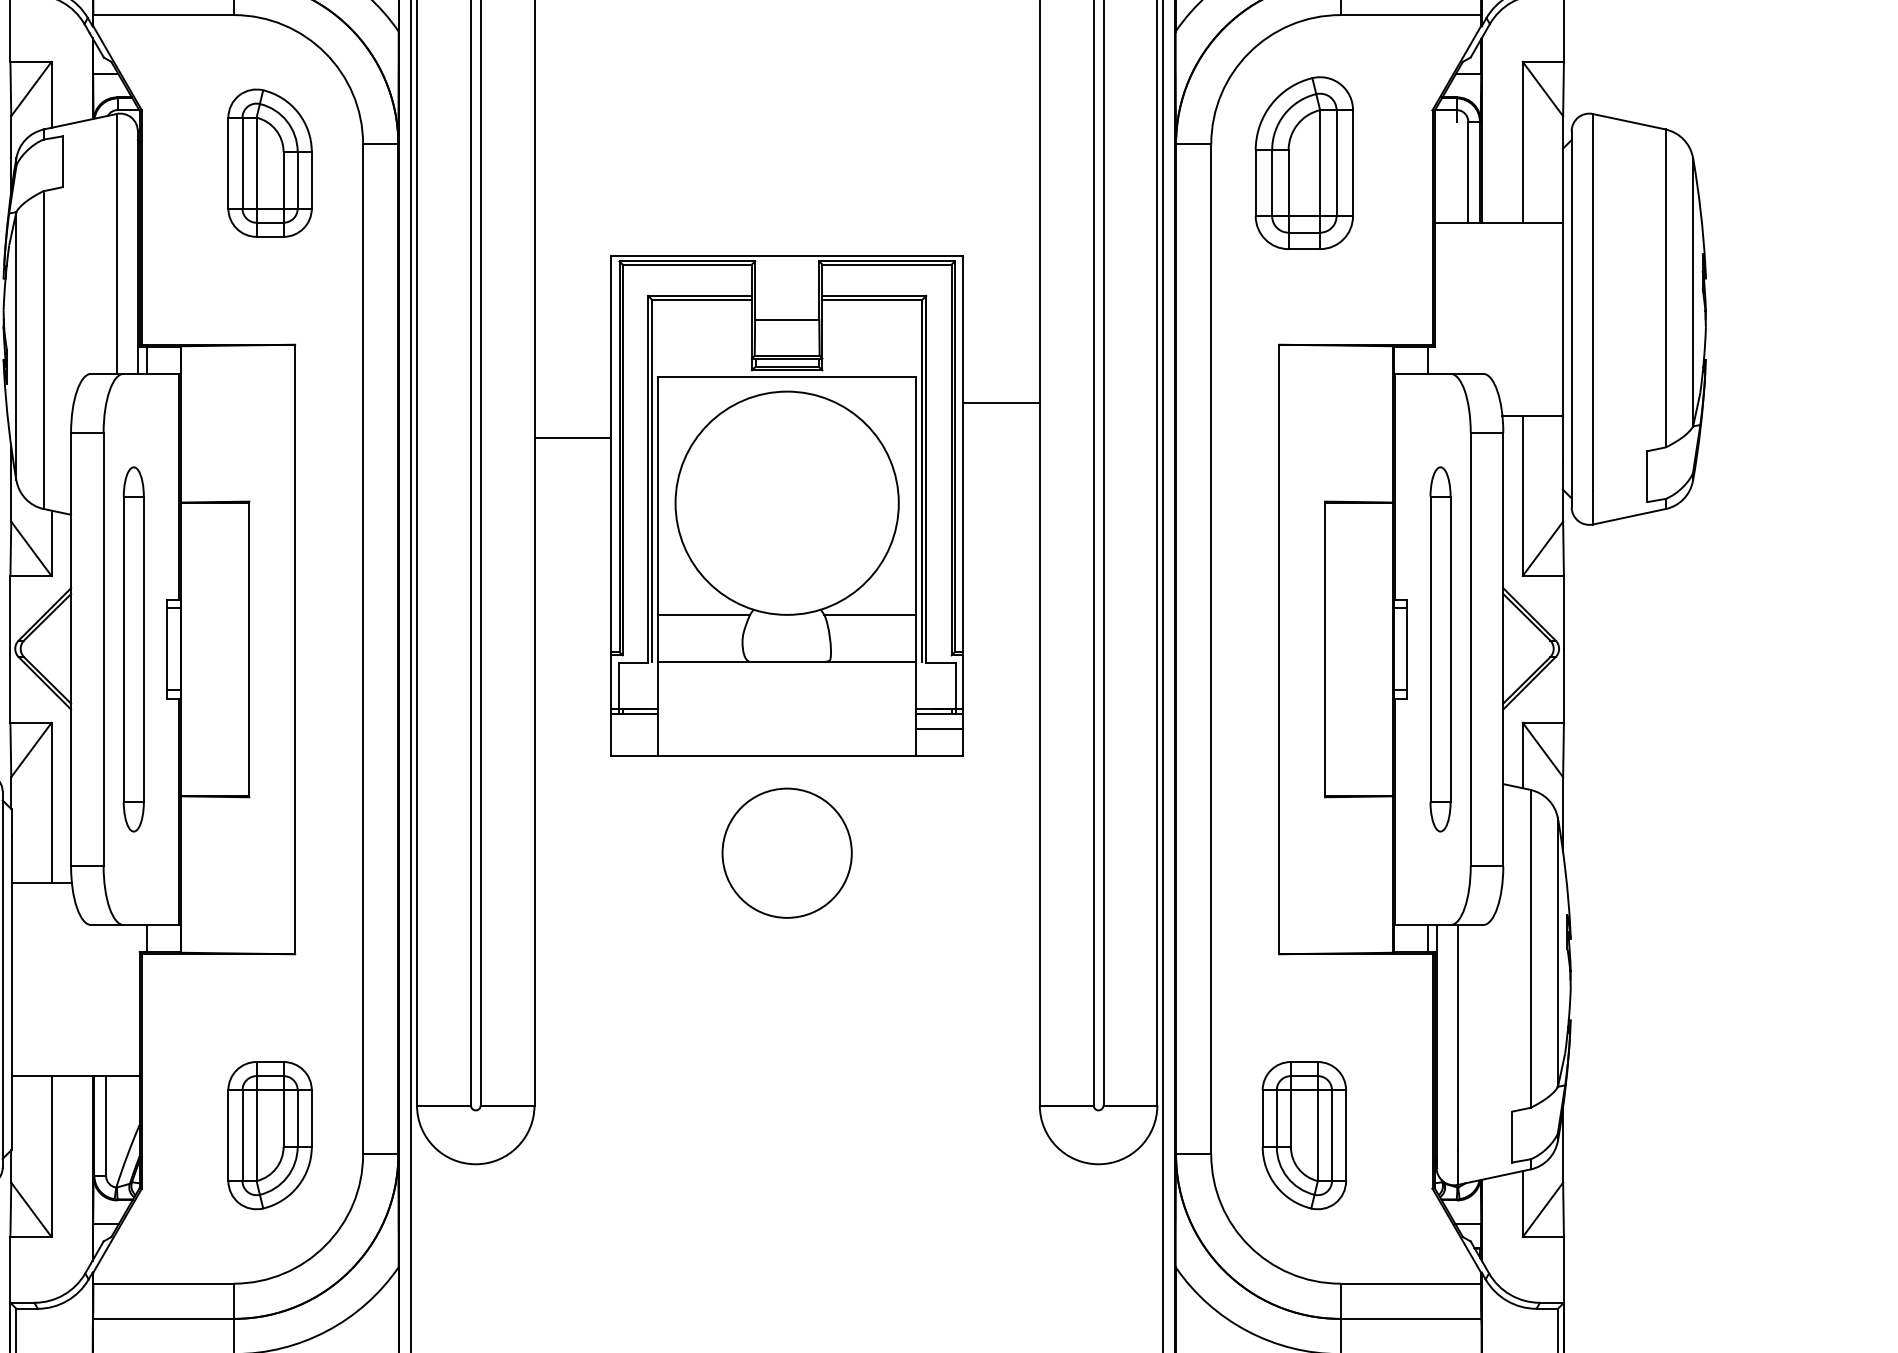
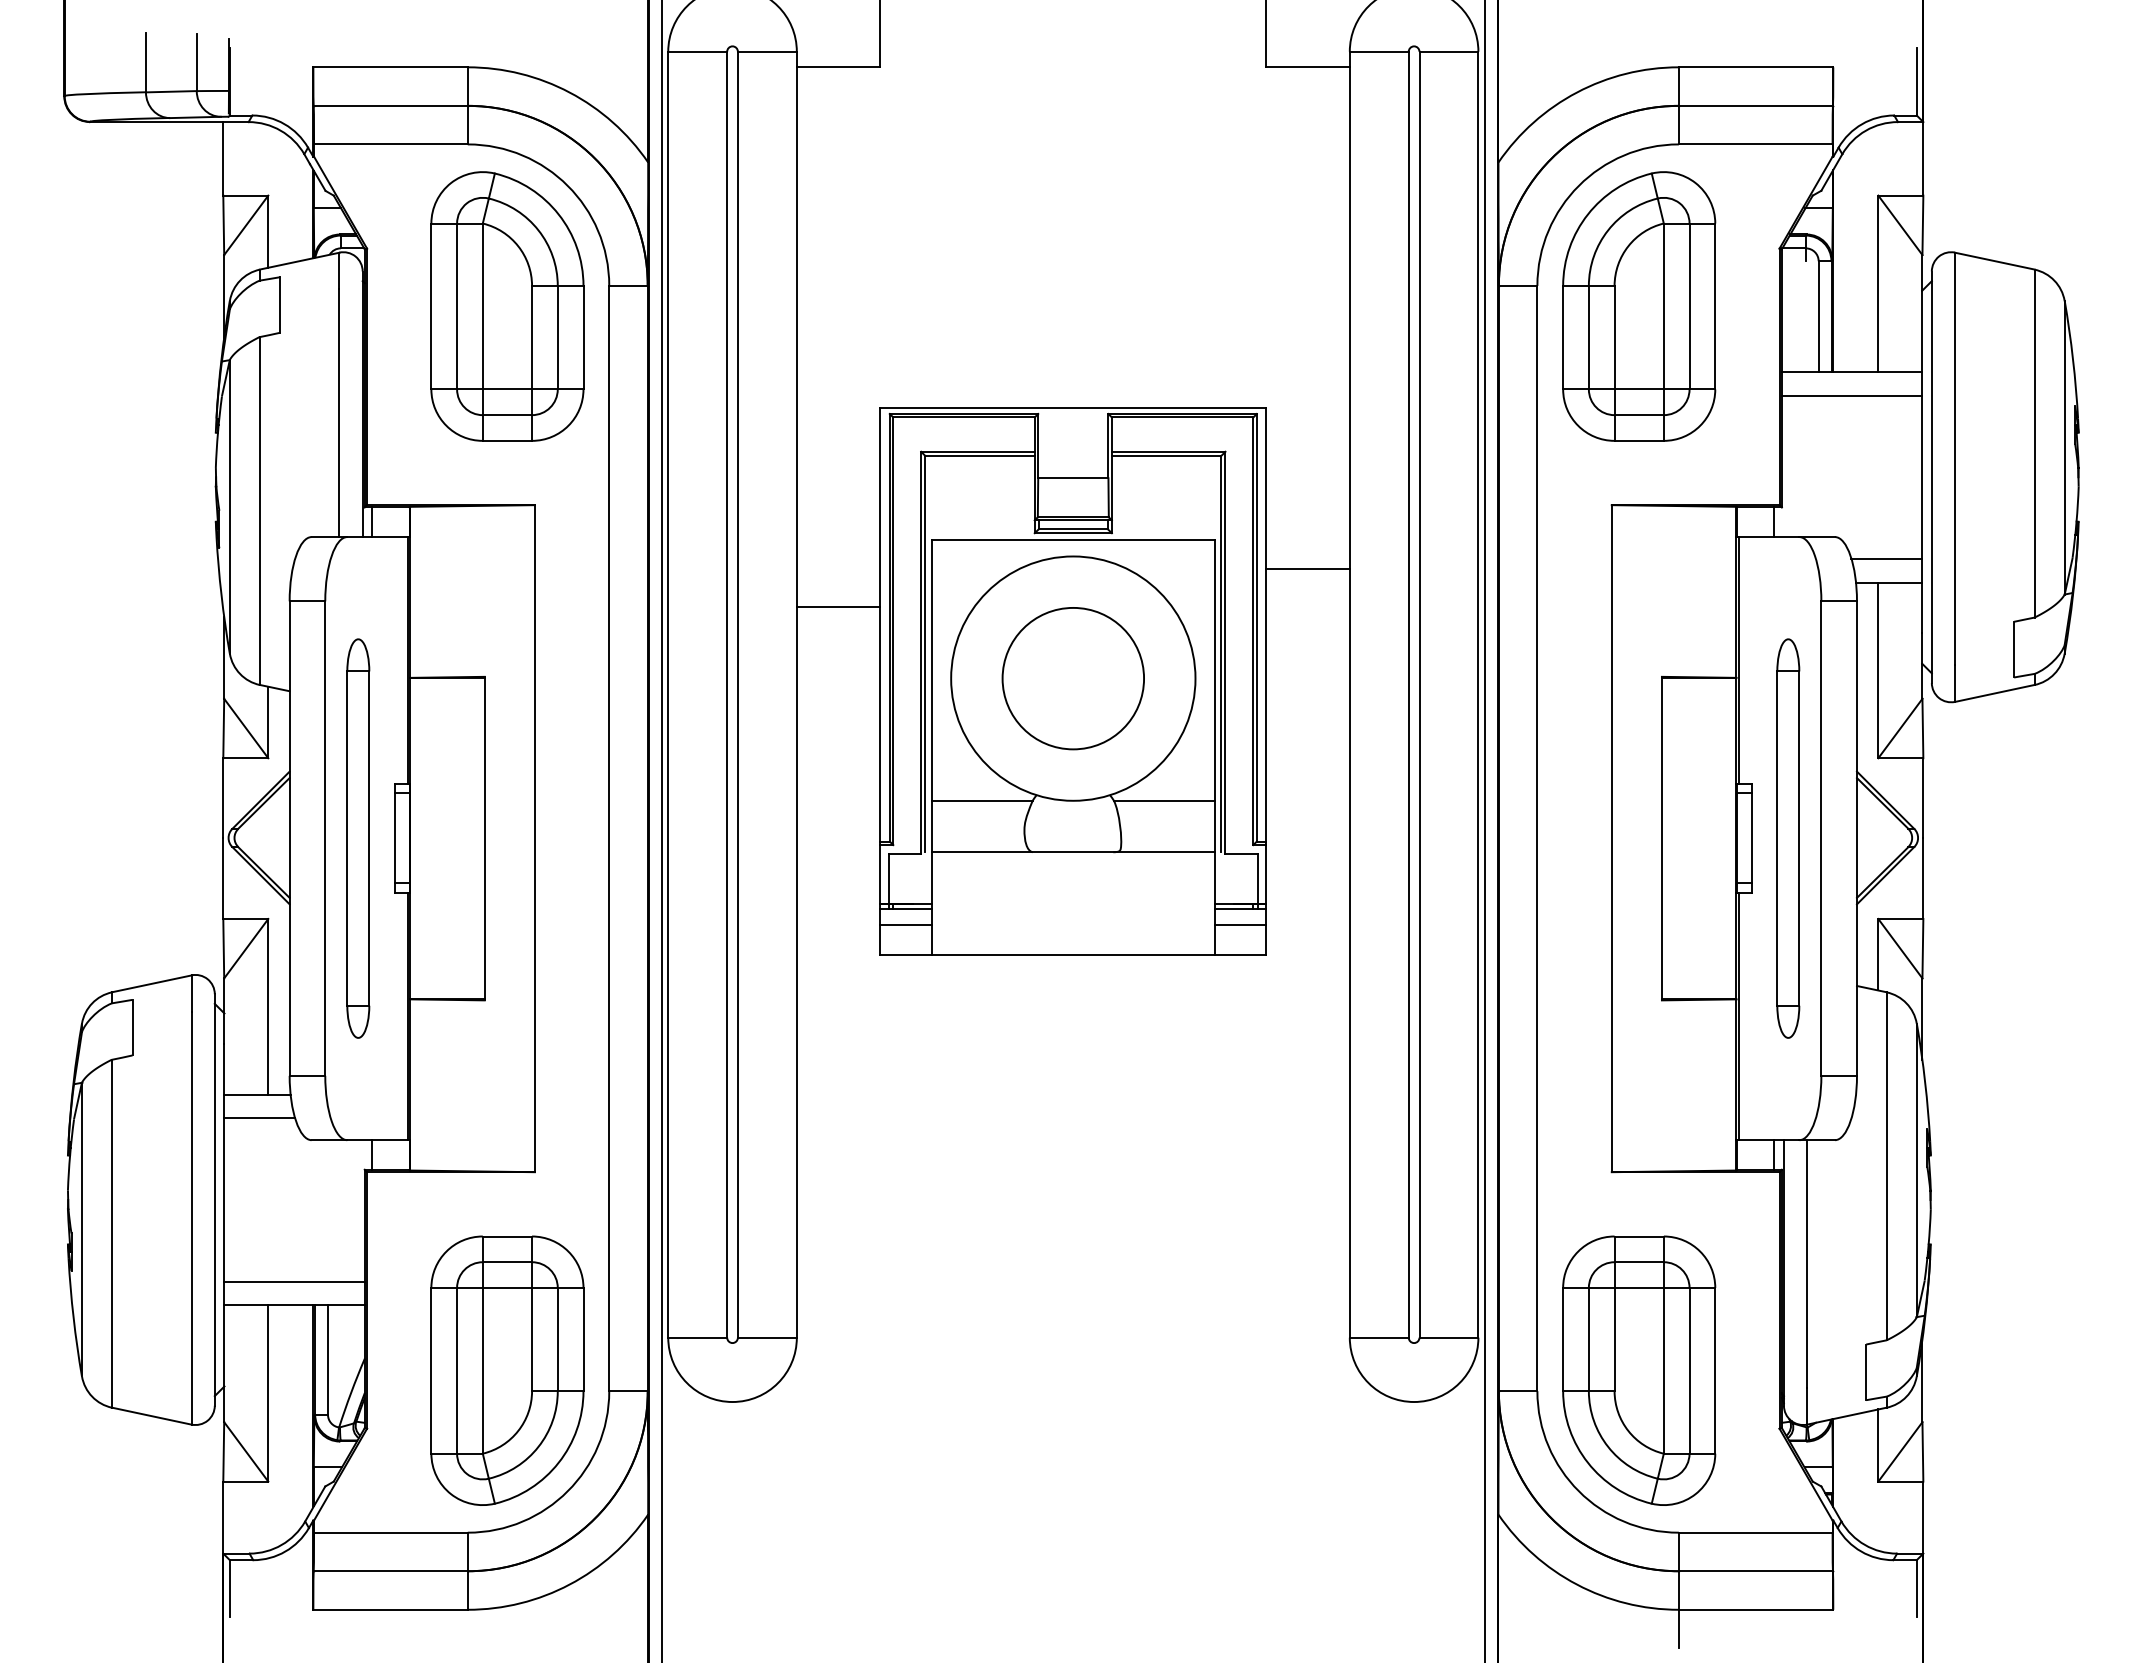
part: (270, 163) -> (507, 306), size x1.67
part: (1304, 163) -> (1639, 306), size x1.43
line: (1498, 244) -> (1851, 395), added
line: (1530, 393) -> (1886, 558), added
line: (633, 728) -> (905, 925), added
circle: (786, 853) -> (1072, 678), moved
line: (43, 905) -> (259, 1118), added
line: (75, 1054) -> (294, 1281), added
part: (270, 1135) -> (507, 1370), size x1.67
part: (1304, 1135) -> (1639, 1370), size x1.67

